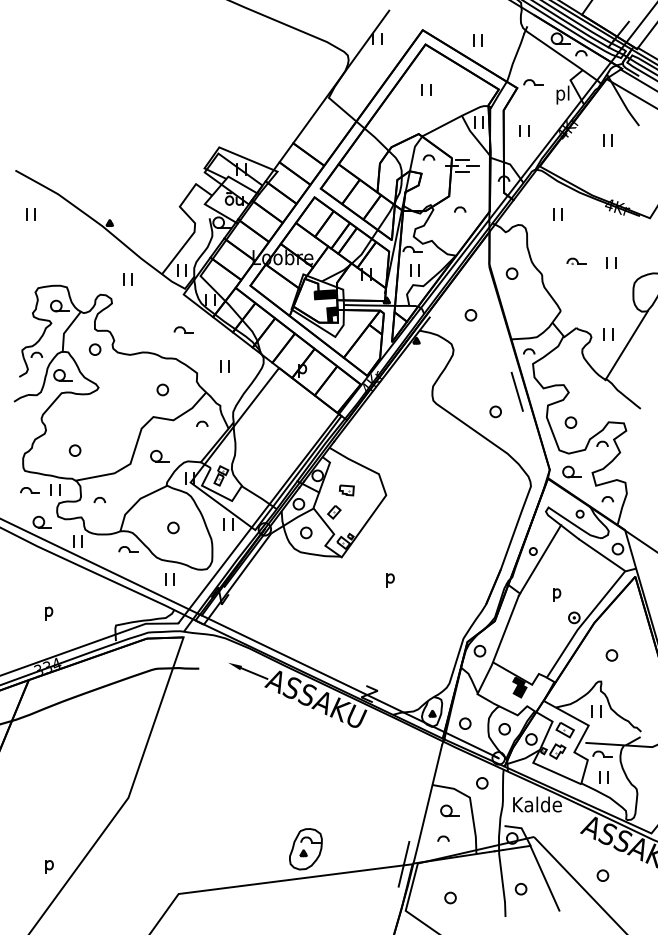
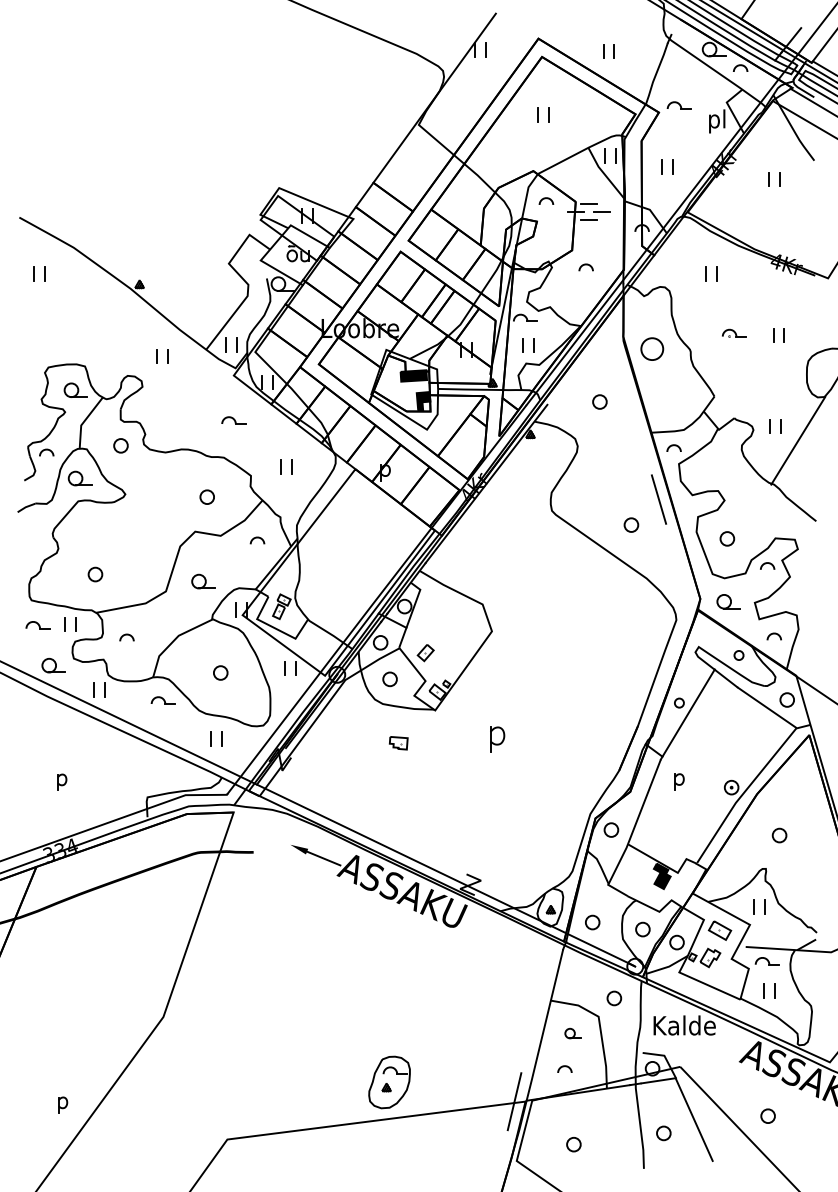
part: (512, 273) -> (652, 348), size x1.6
part: (346, 490) -> (398, 743), moved
part: (390, 580) -> (497, 739), size x1.6
part: (556, 595) -> (679, 781), moved
part: (450, 810) -> (573, 1033), size x0.7

